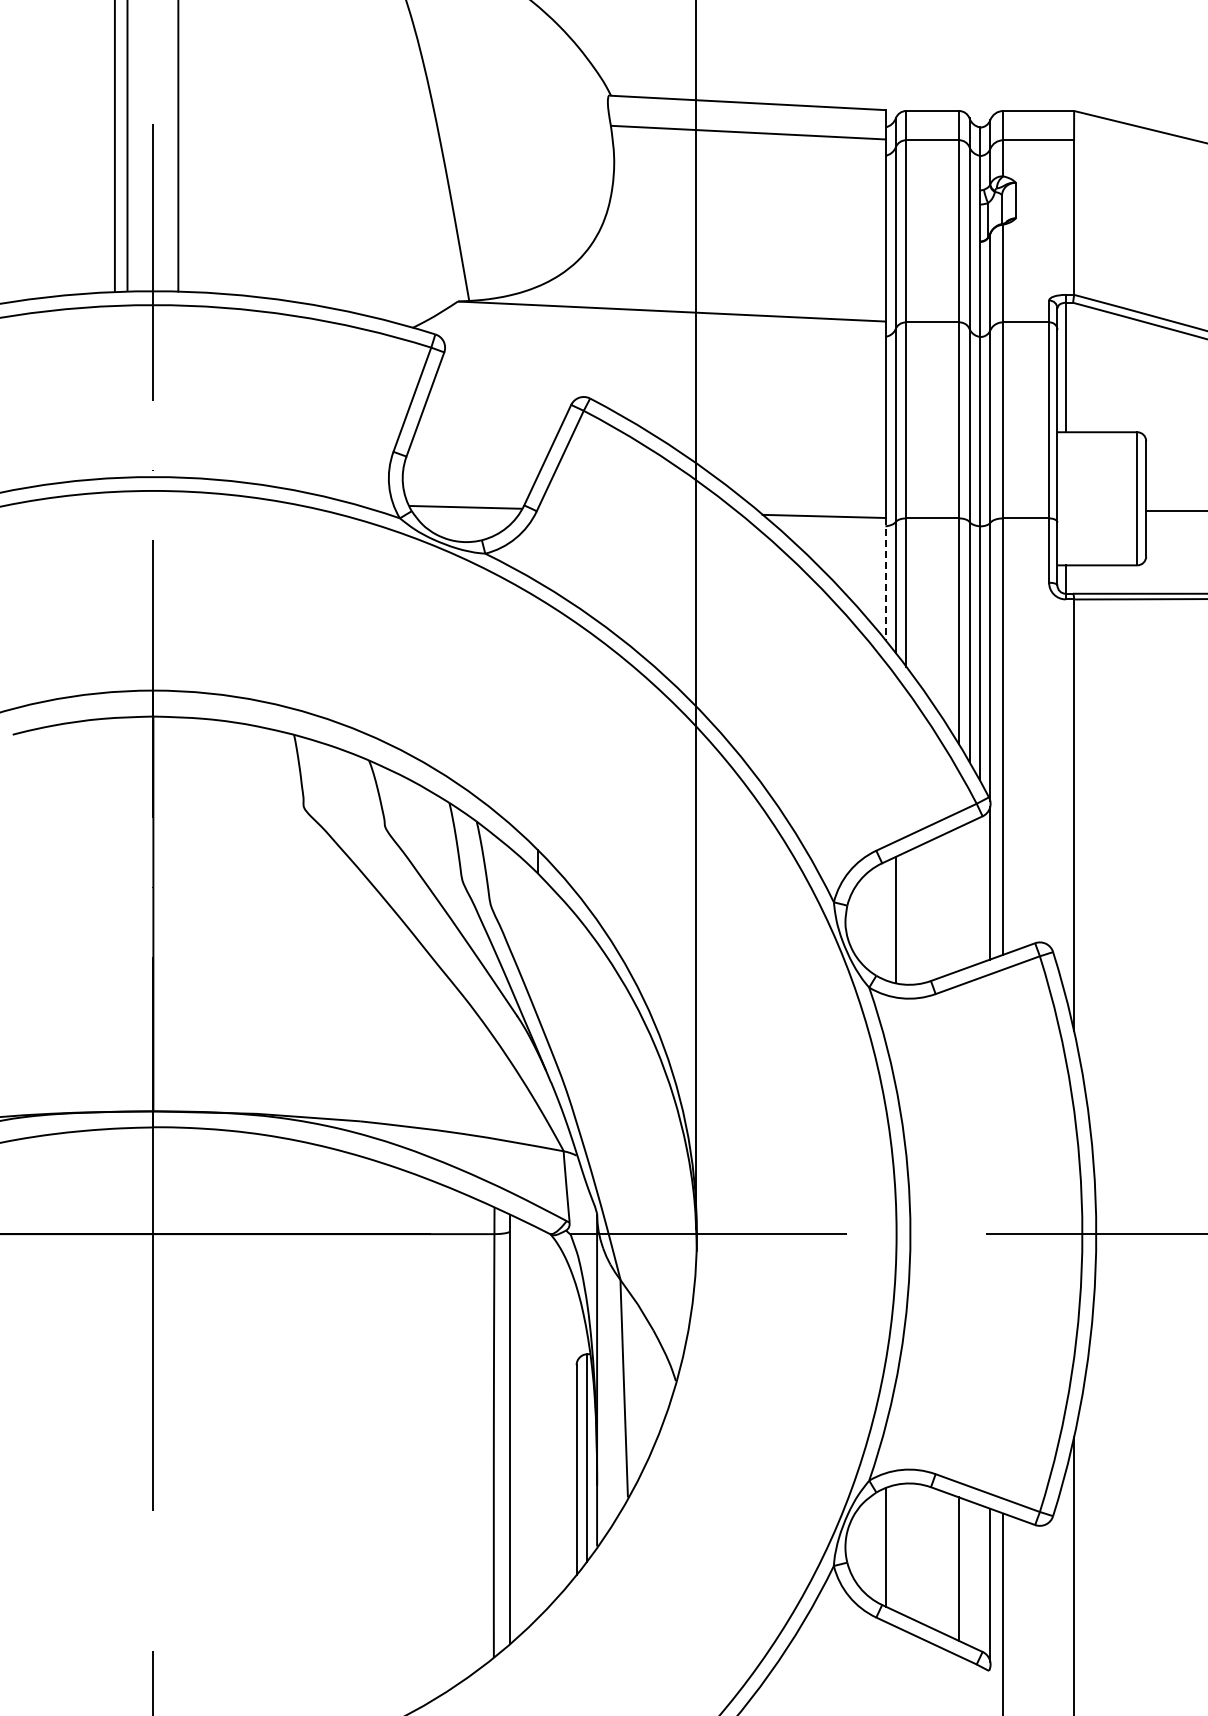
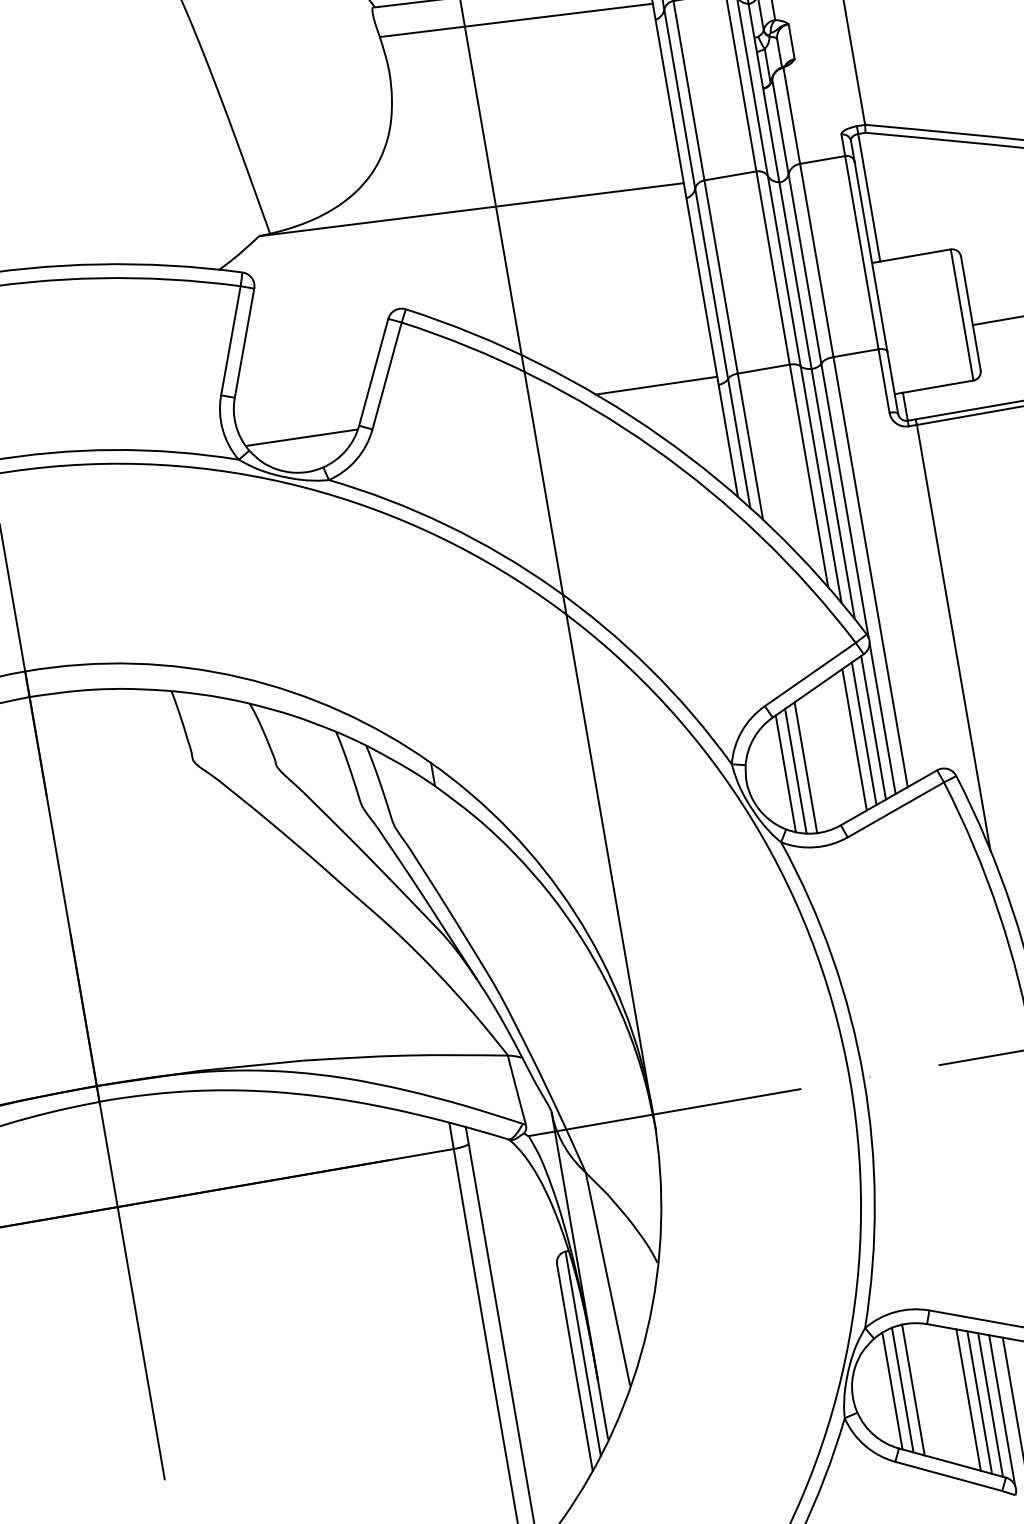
line: (885, 578) -> (727, 436), dashed -> solid
line: (979, 890) -> (873, 727), added
line: (969, 894) -> (864, 733), added
line: (959, 898) -> (854, 739), added
line: (906, 918) -> (806, 767), added
line: (885, 920) -> (785, 773), added
line: (895, 1547) -> (902, 1389), added
line: (906, 1549) -> (913, 1389), added
line: (969, 1573) -> (979, 1402), added
line: (979, 1577) -> (990, 1404), added

